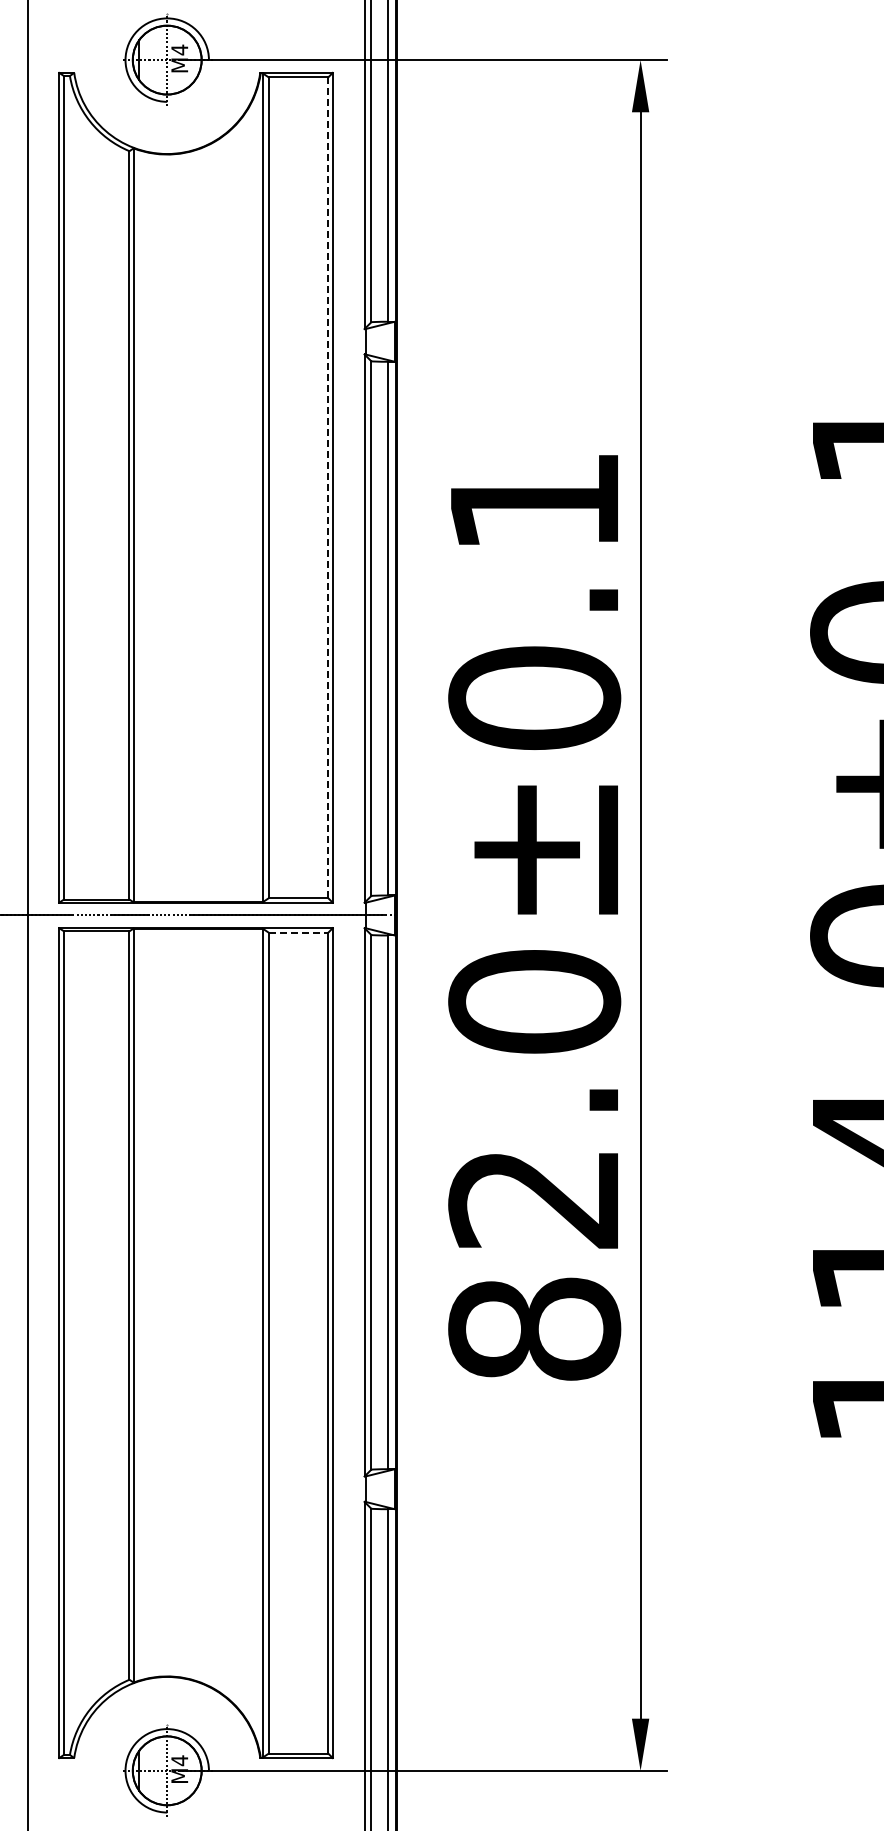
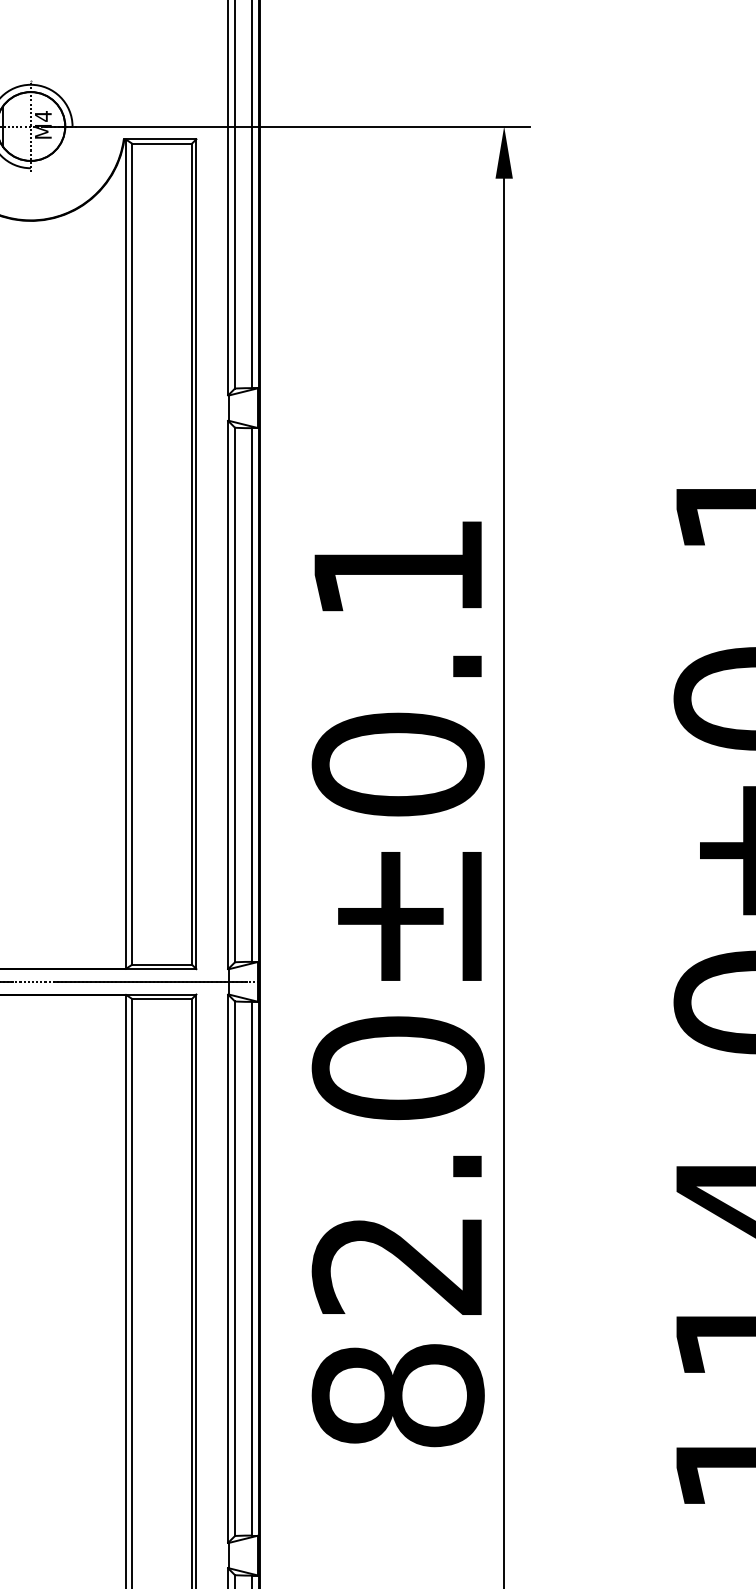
line: (328, 487) -> (192, 553), dashed -> solid
line: (298, 932) -> (162, 998), dashed -> solid

